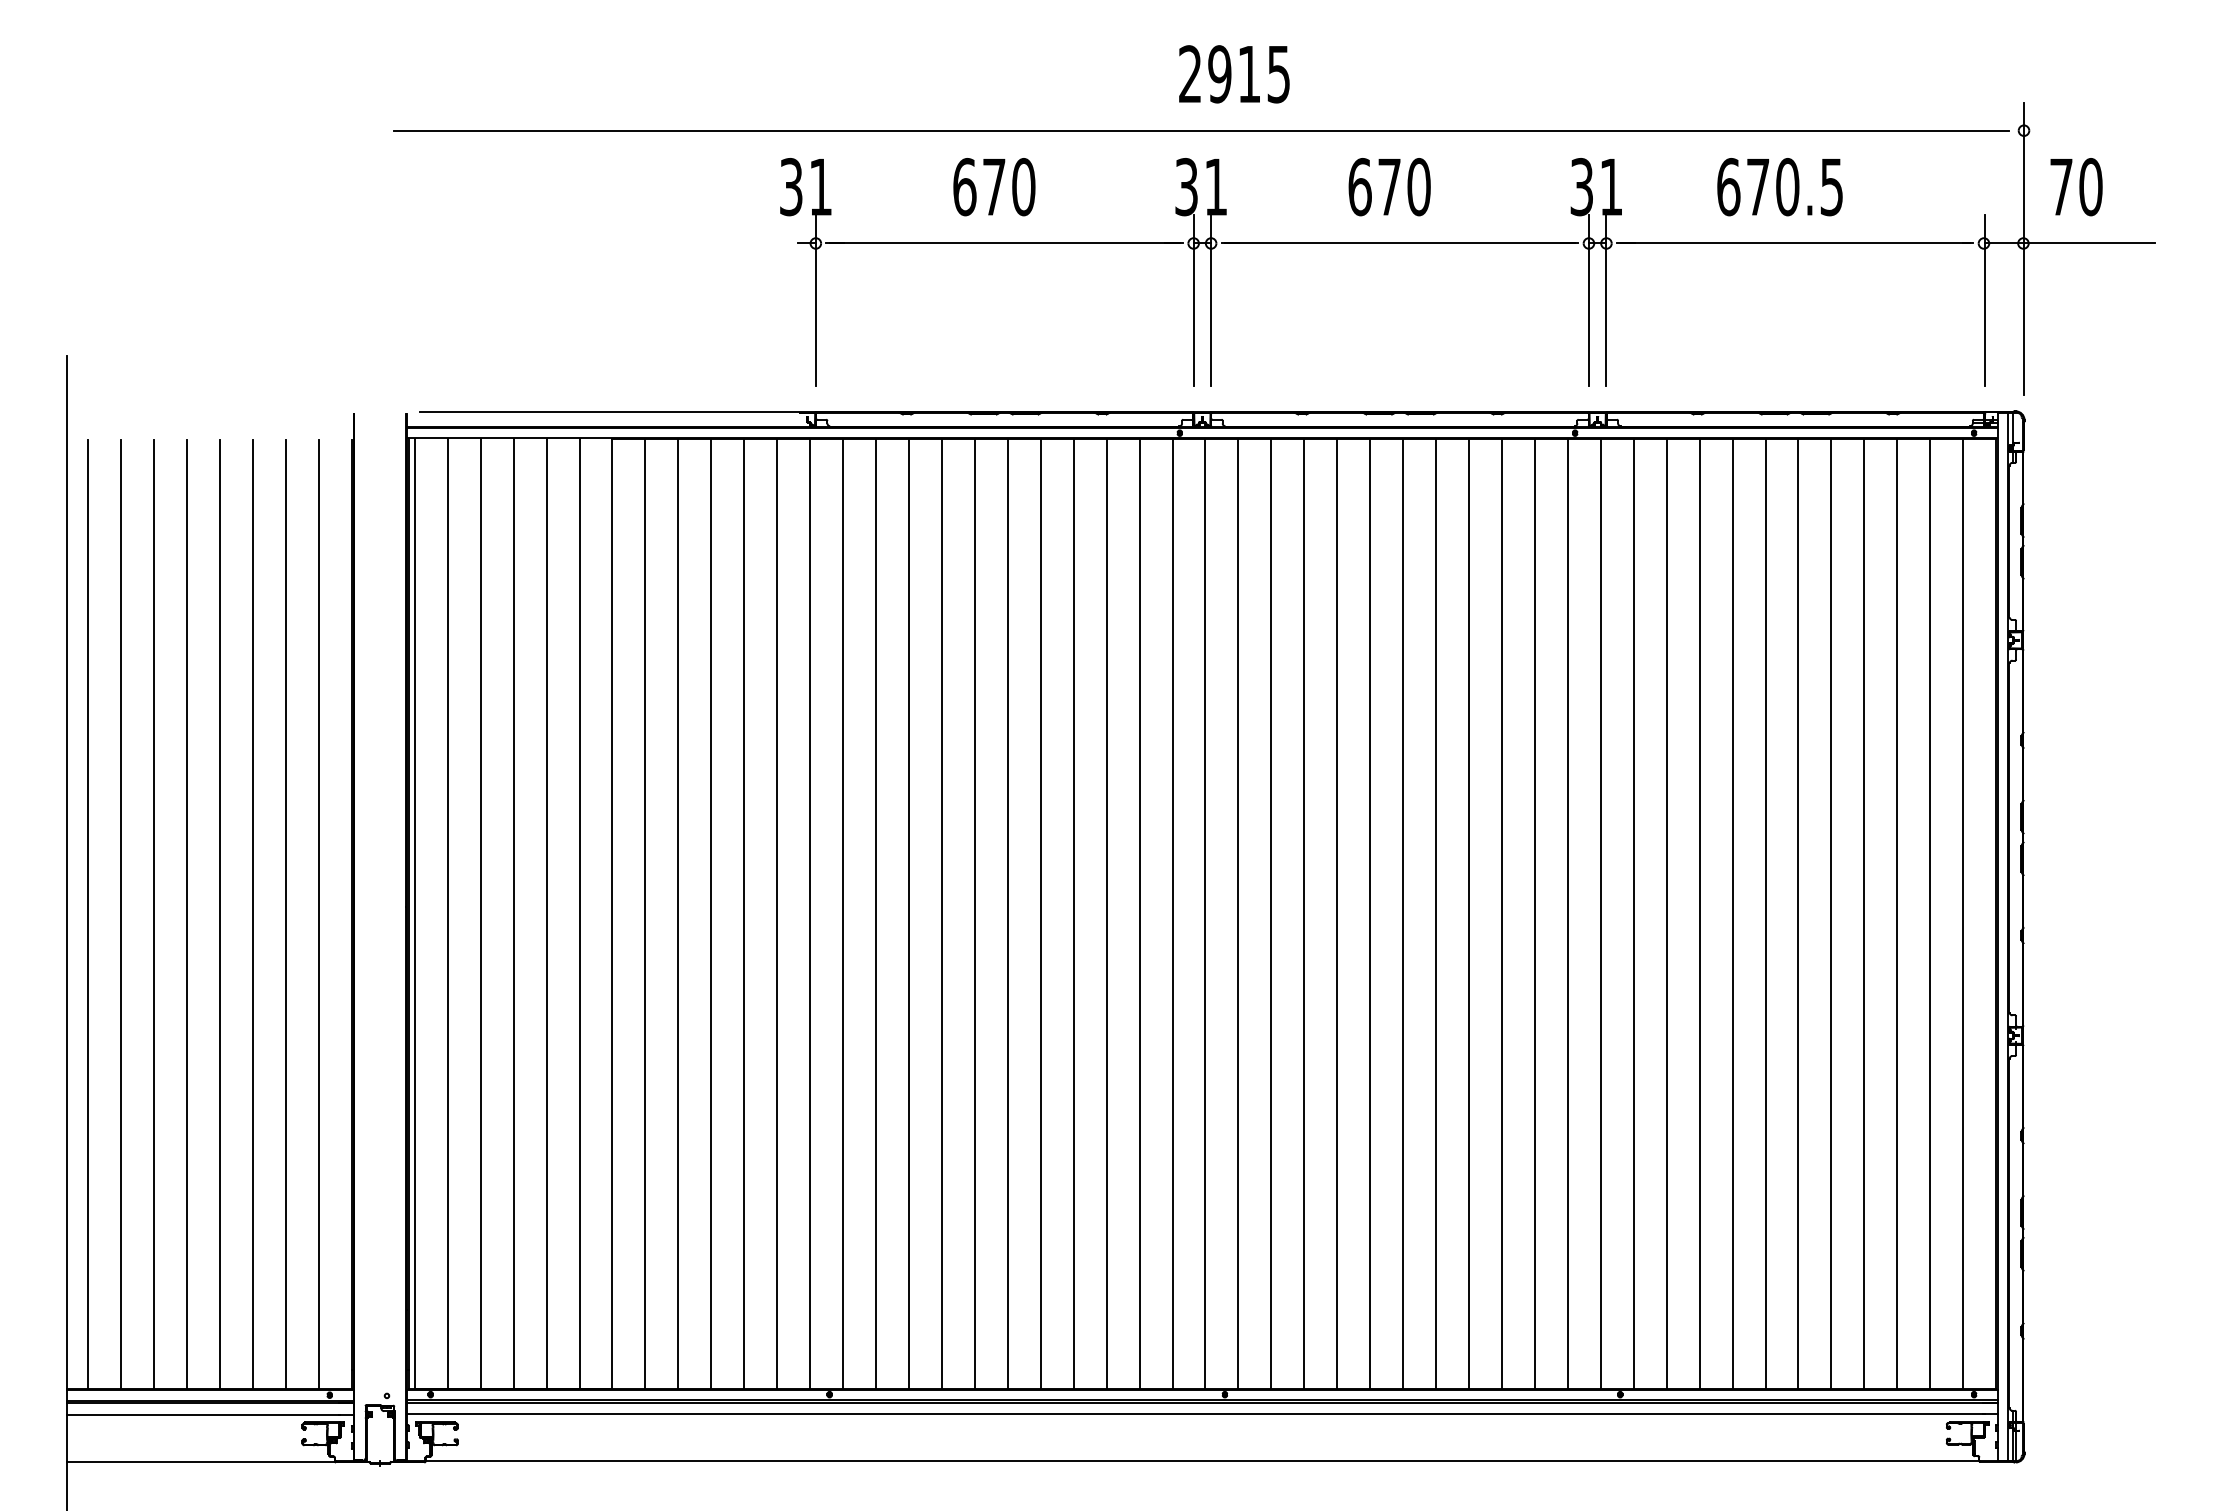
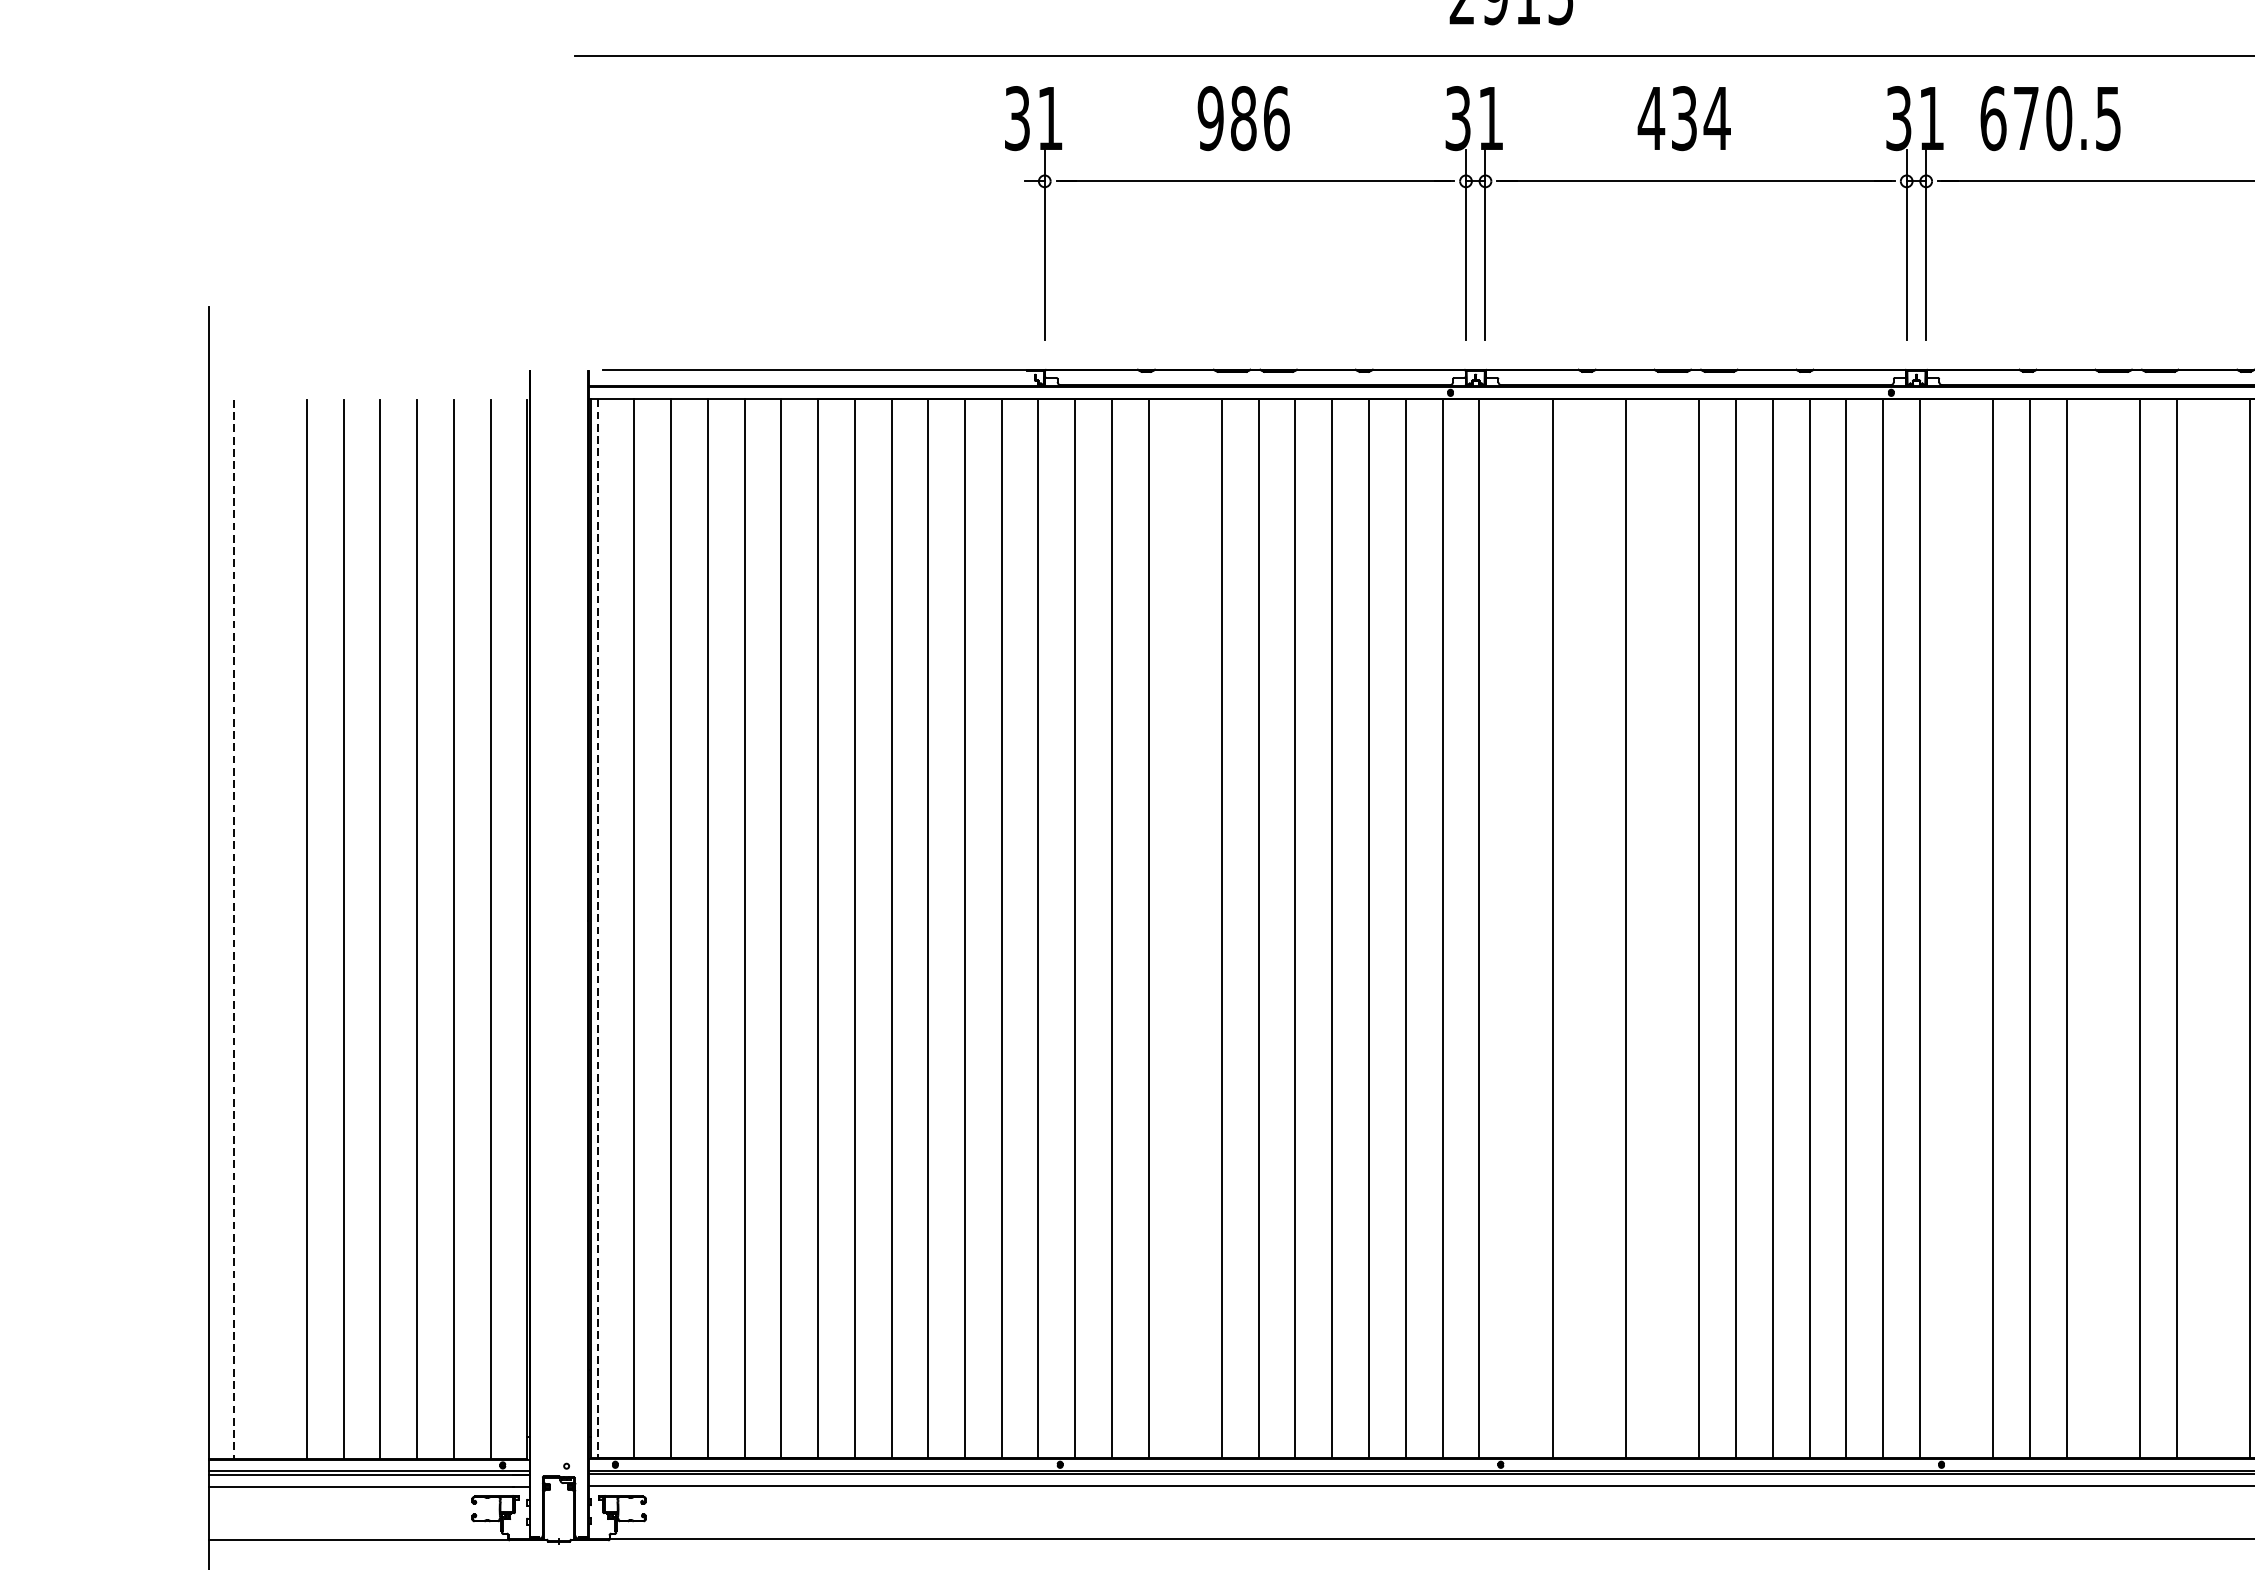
text: (994, 186) -> (1243, 117), 670 -> 986
text: (1389, 187) -> (1684, 118), 670 -> 434
text: (1779, 187) -> (2050, 118), moved
line: (414, 913) -> (597, 928), solid -> dashed
line: (941, 913) -> (1184, 928), removed
line: (1238, 913) -> (1515, 928), removed
line: (1304, 913) -> (1589, 928), removed
line: (1370, 913) -> (1663, 928), removed
line: (1633, 913) -> (1956, 928), removed
line: (1765, 913) -> (2103, 928), removed
line: (1864, 913) -> (2213, 928), removed
line: (88, 914) -> (233, 929), solid -> dashed
line: (121, 914) -> (270, 929), removed

